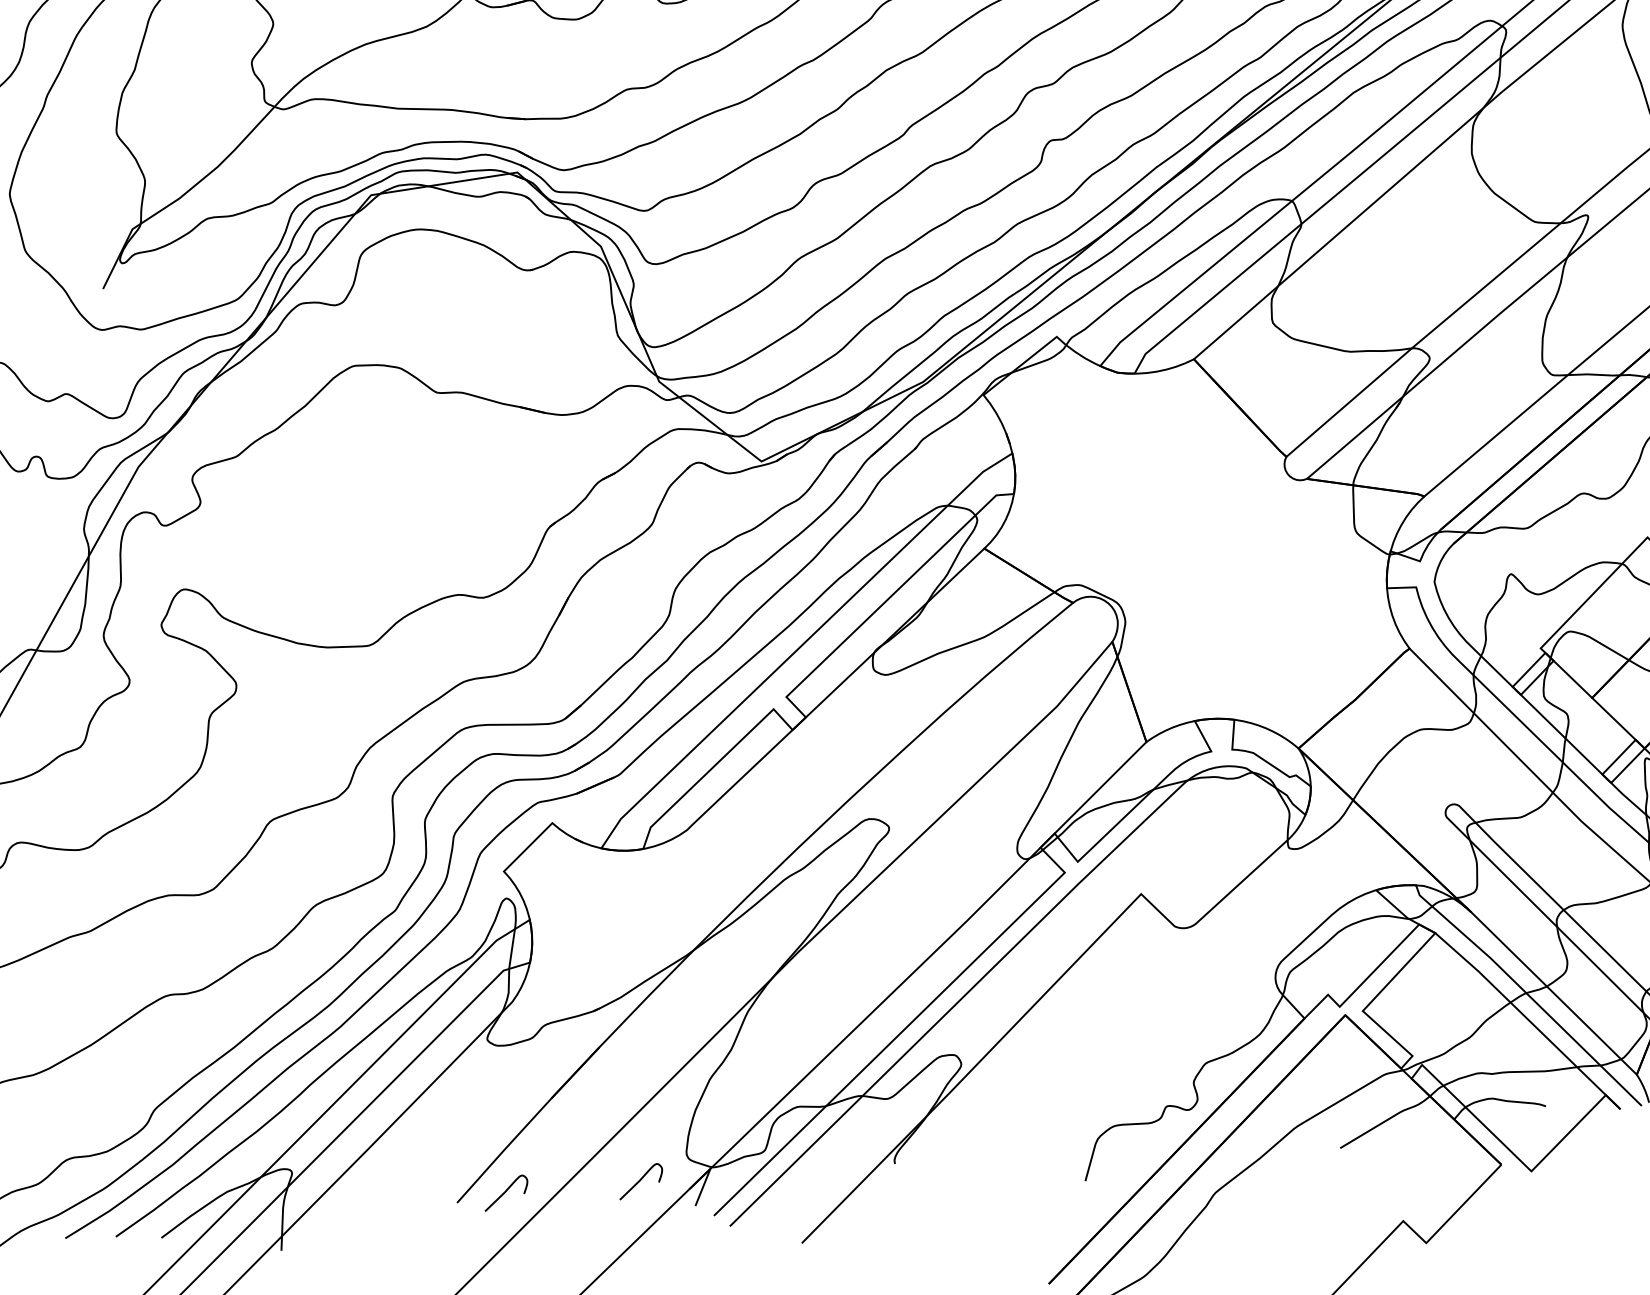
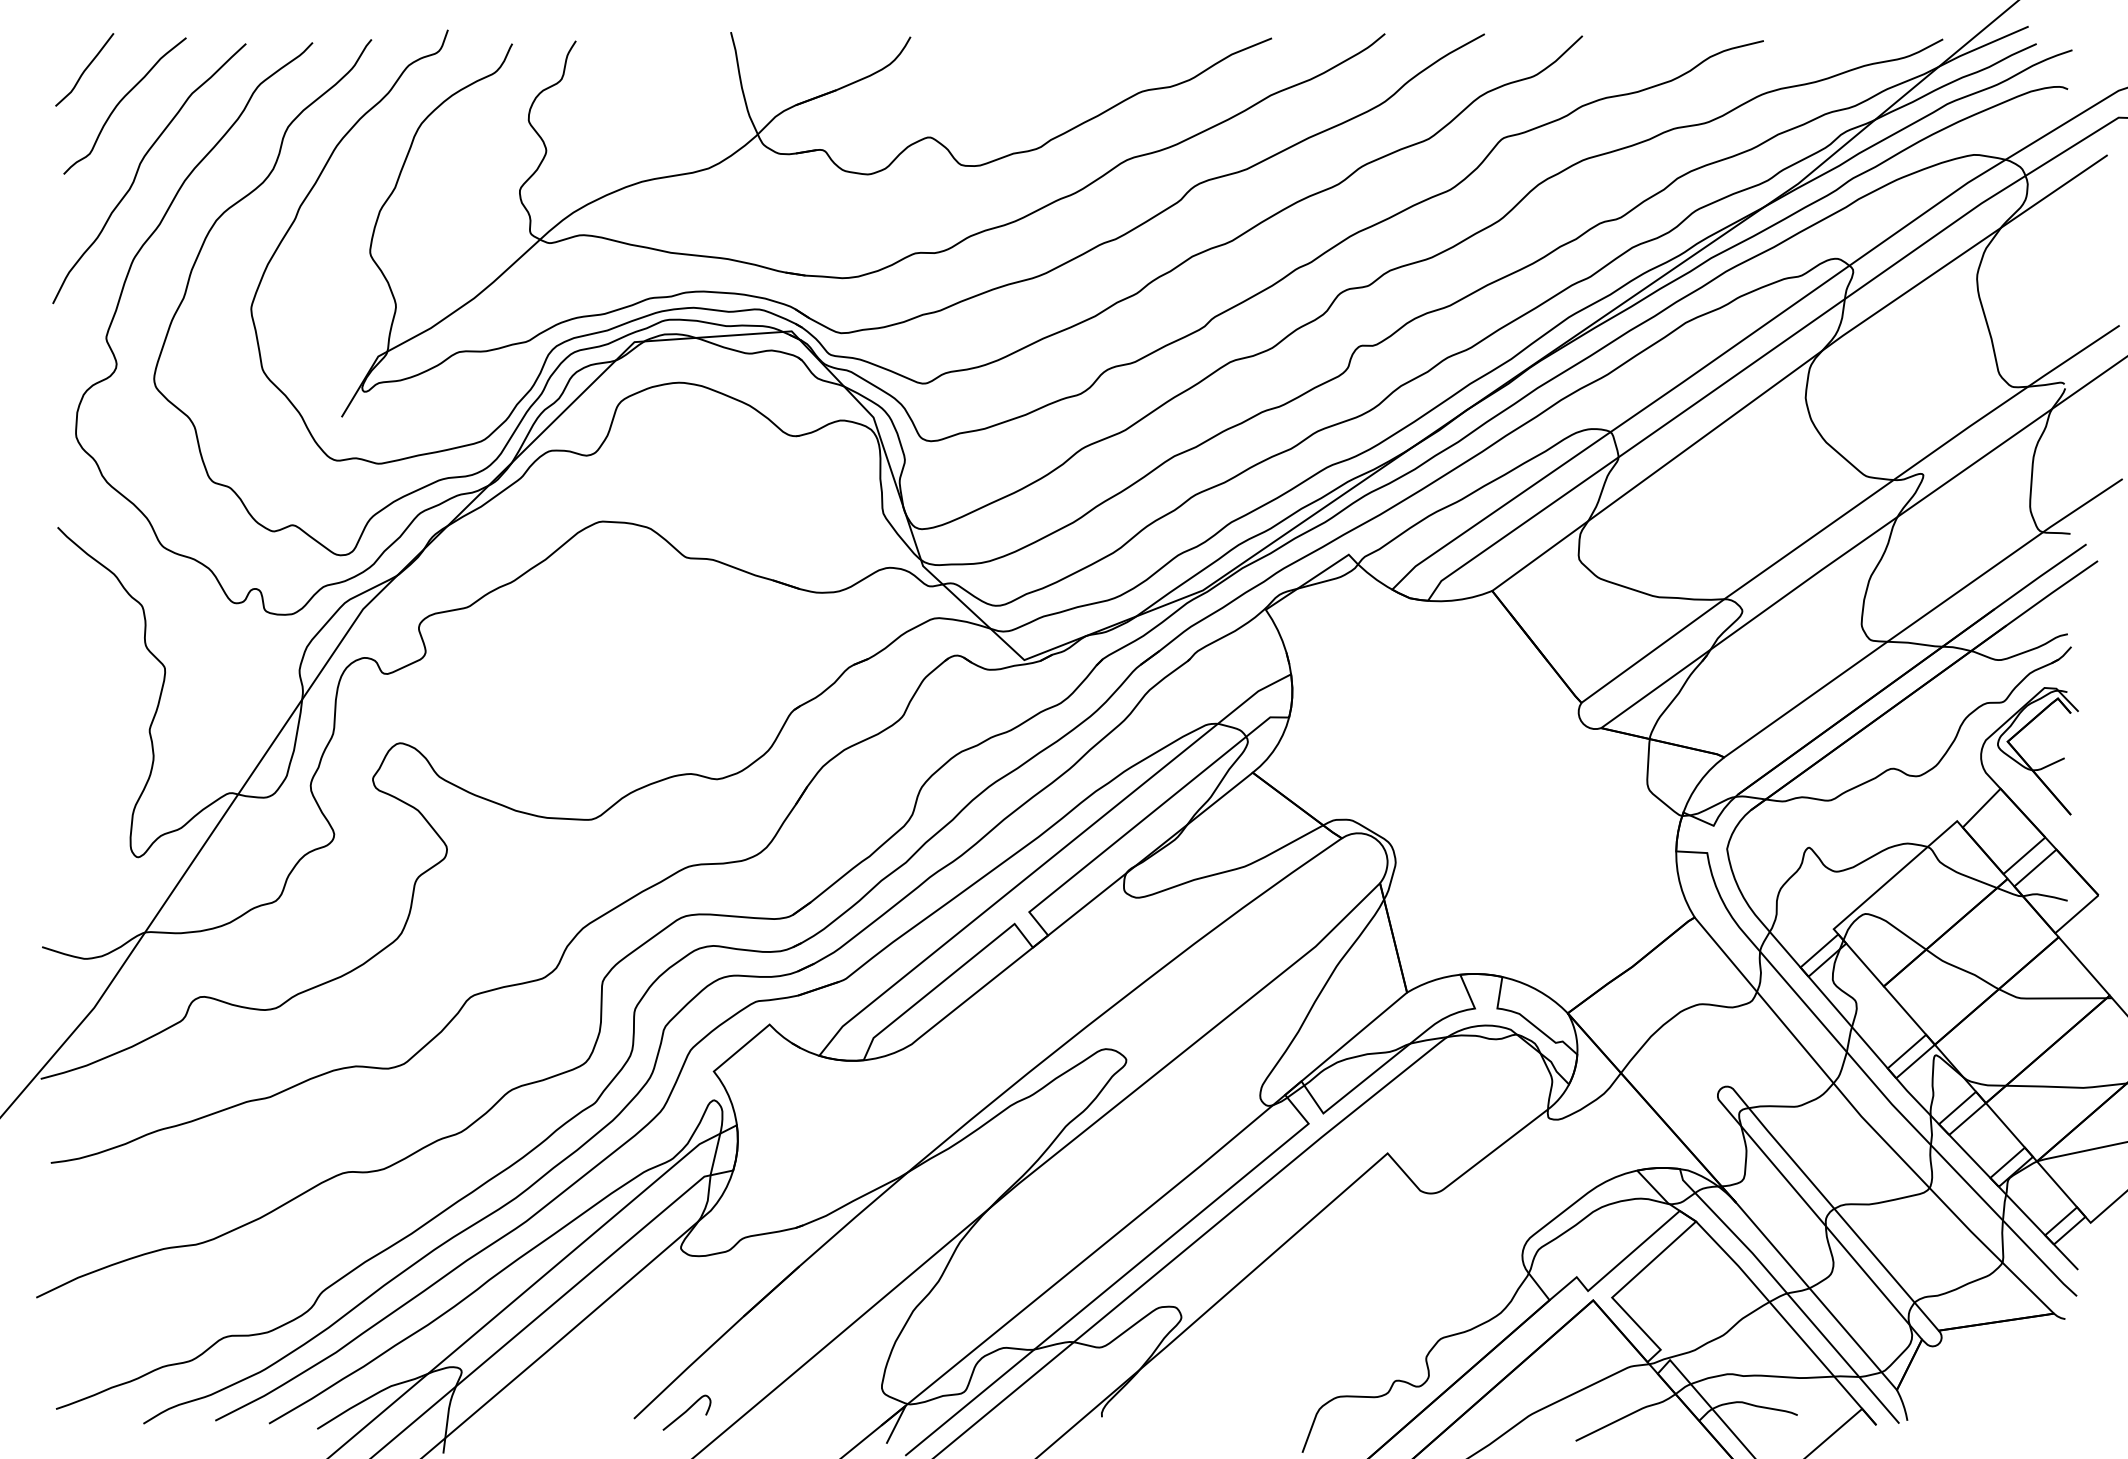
curve: (640, 1181) -> (830, 1412), removed

